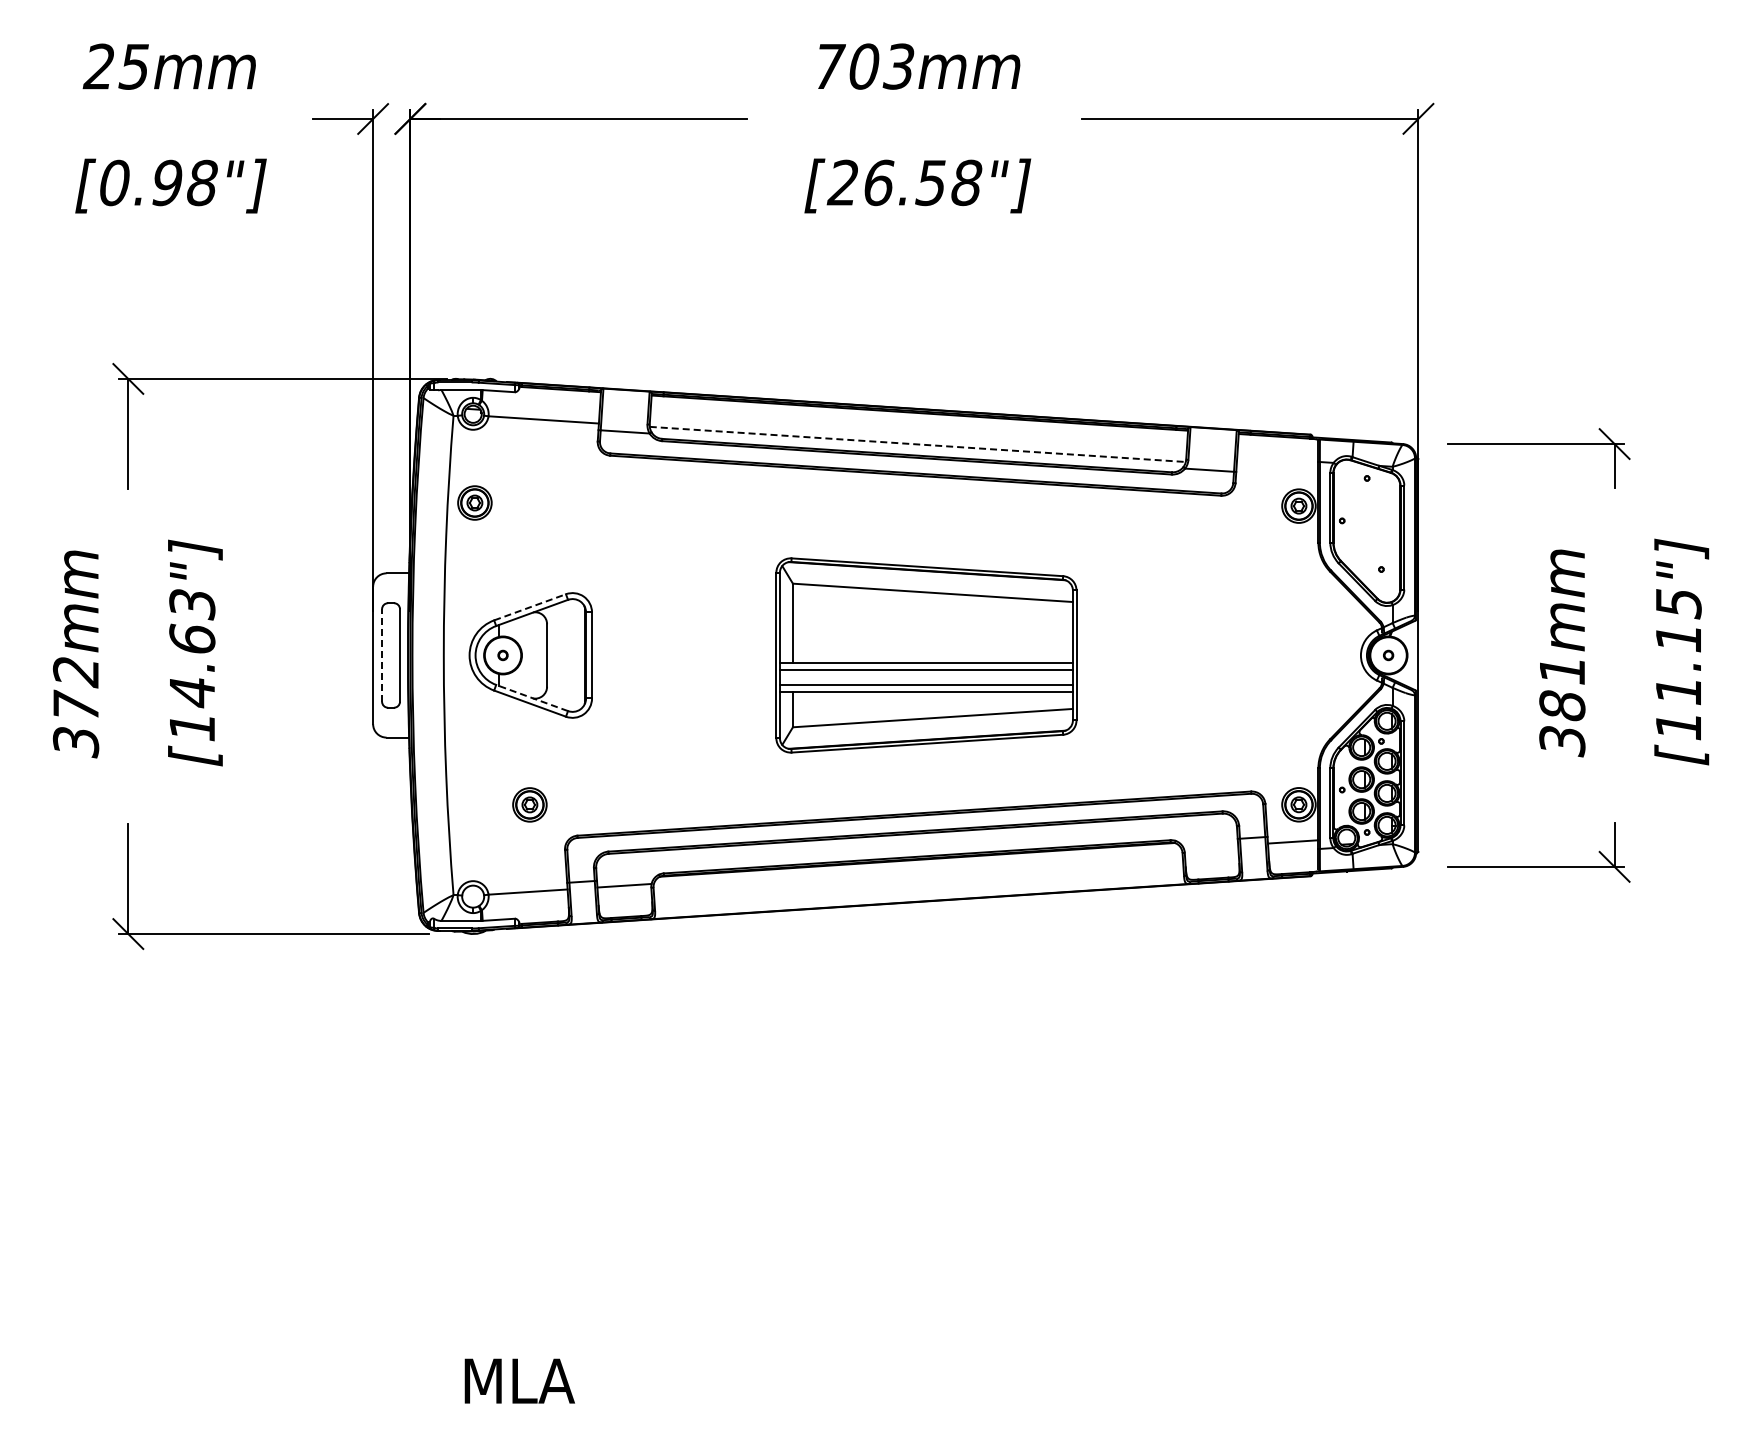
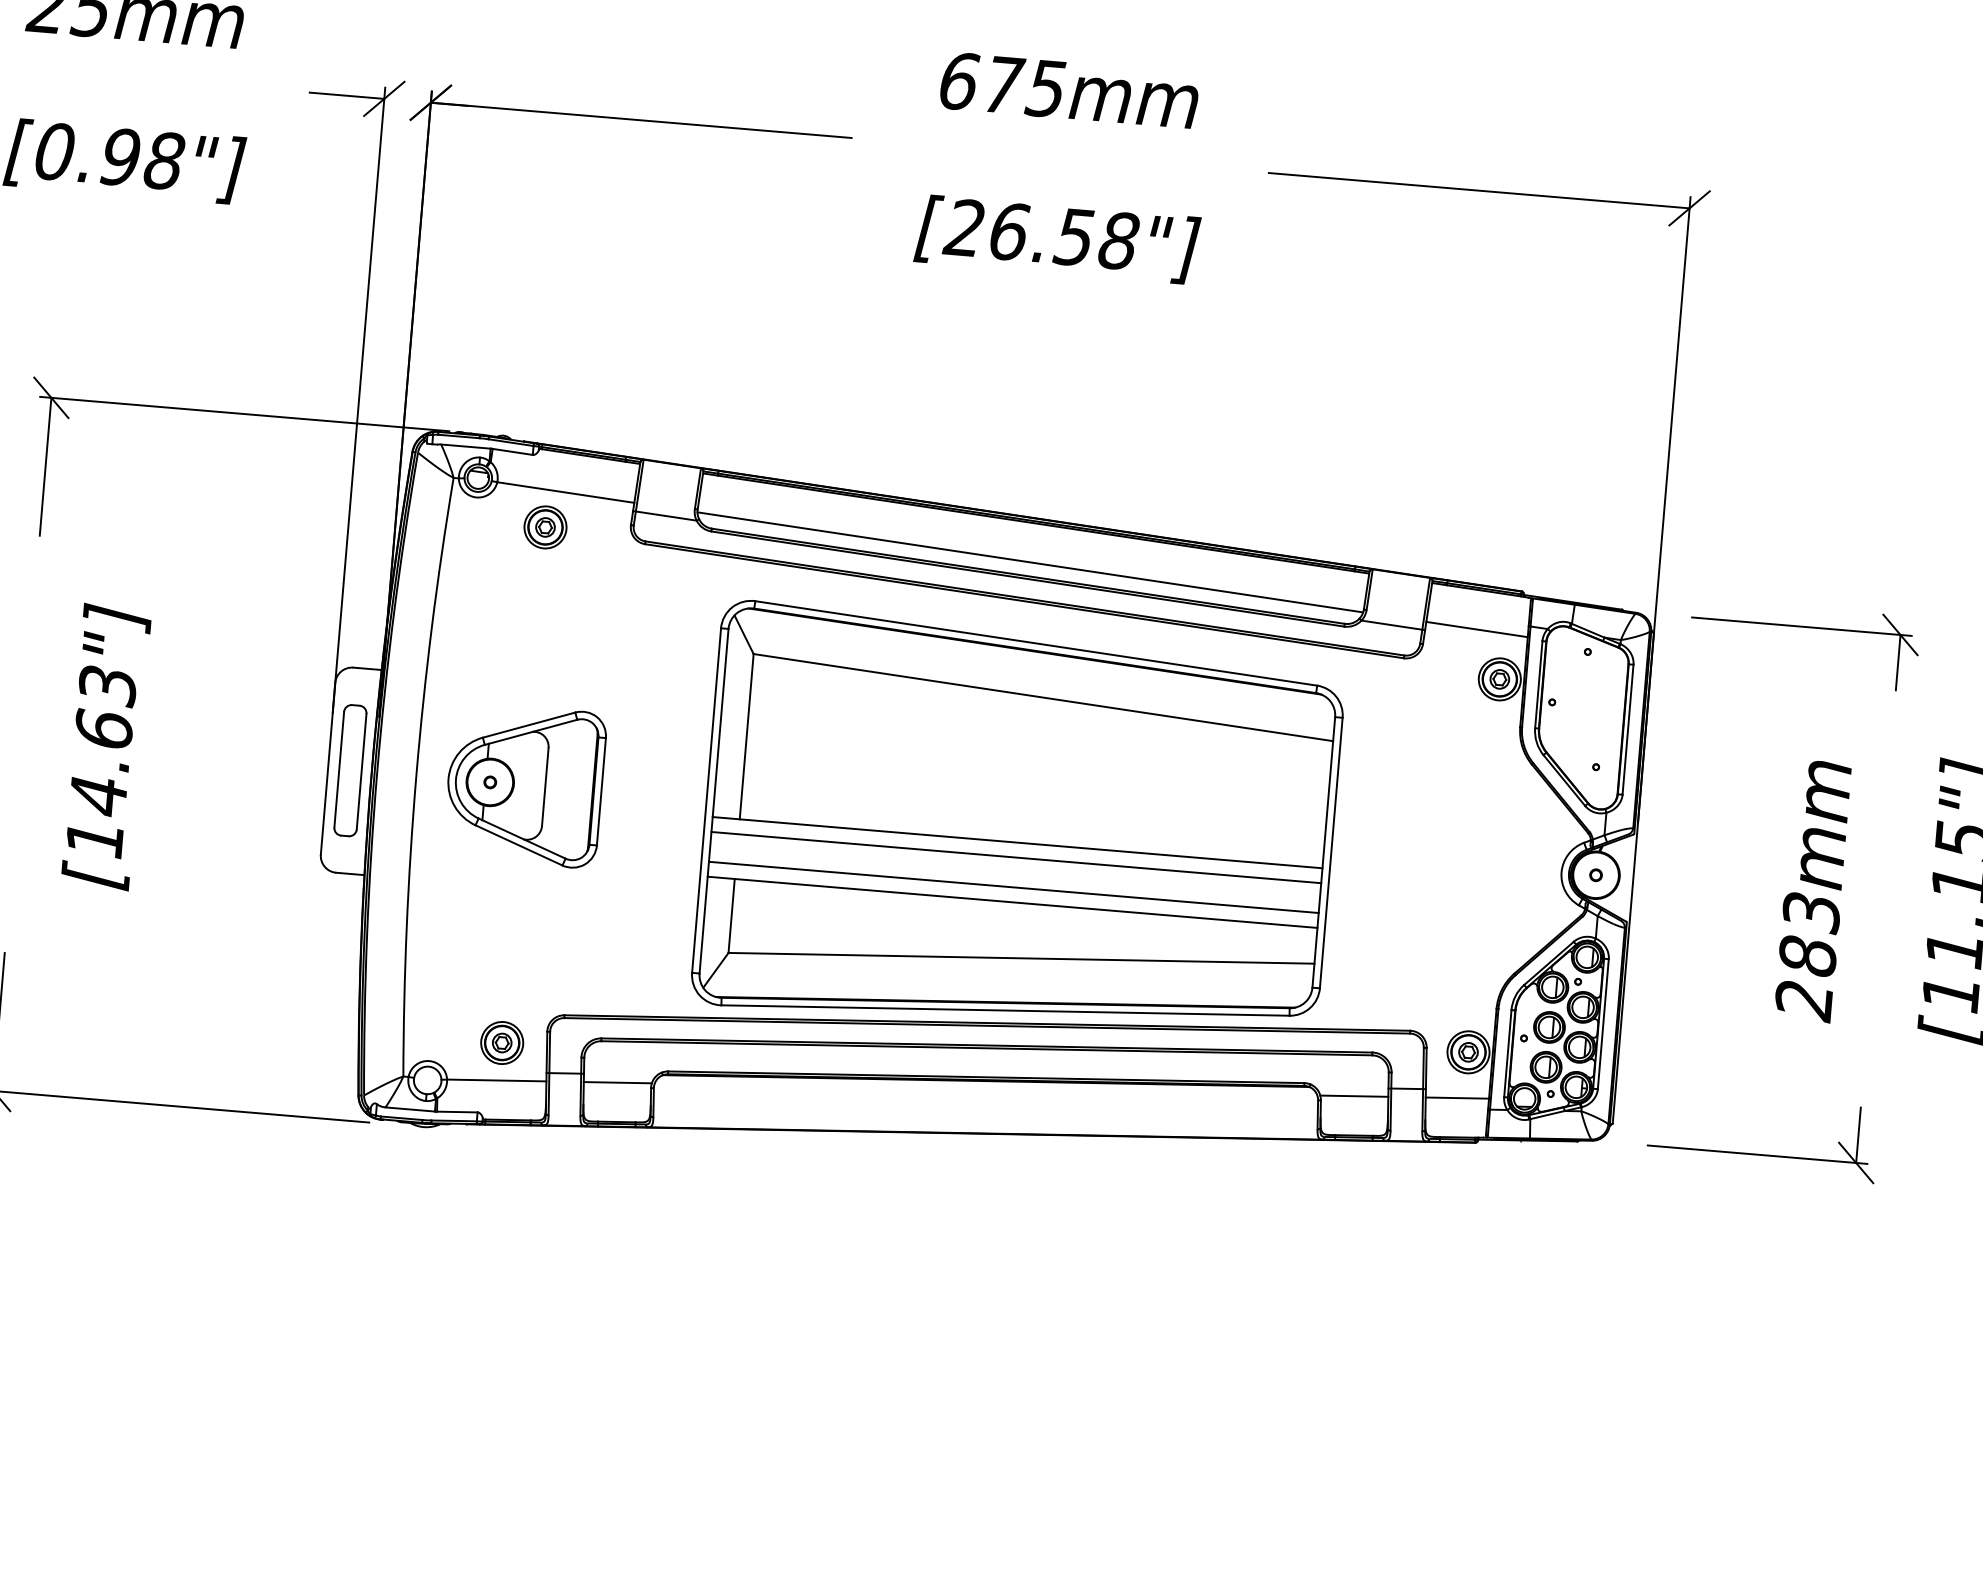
text: (864, 66) -> (1003, 84), 703mm -> 675mm
line: (917, 444) -> (1029, 562), dashed -> solid
line: (1277, 467) -> (1477, 628), added
part: (474, 502) -> (545, 526), moved
line: (530, 607) -> (529, 725), dashed -> solid
line: (382, 654) -> (339, 768), dashed -> solid
part: (926, 655) -> (1019, 826), size x1.67
line: (531, 697) -> (521, 837), dashed -> solid
text: (1562, 706) -> (1807, 957), 381mm -> 283mm
part: (529, 804) -> (501, 1042), moved
line: (1211, 847) -> (1354, 1096), added

